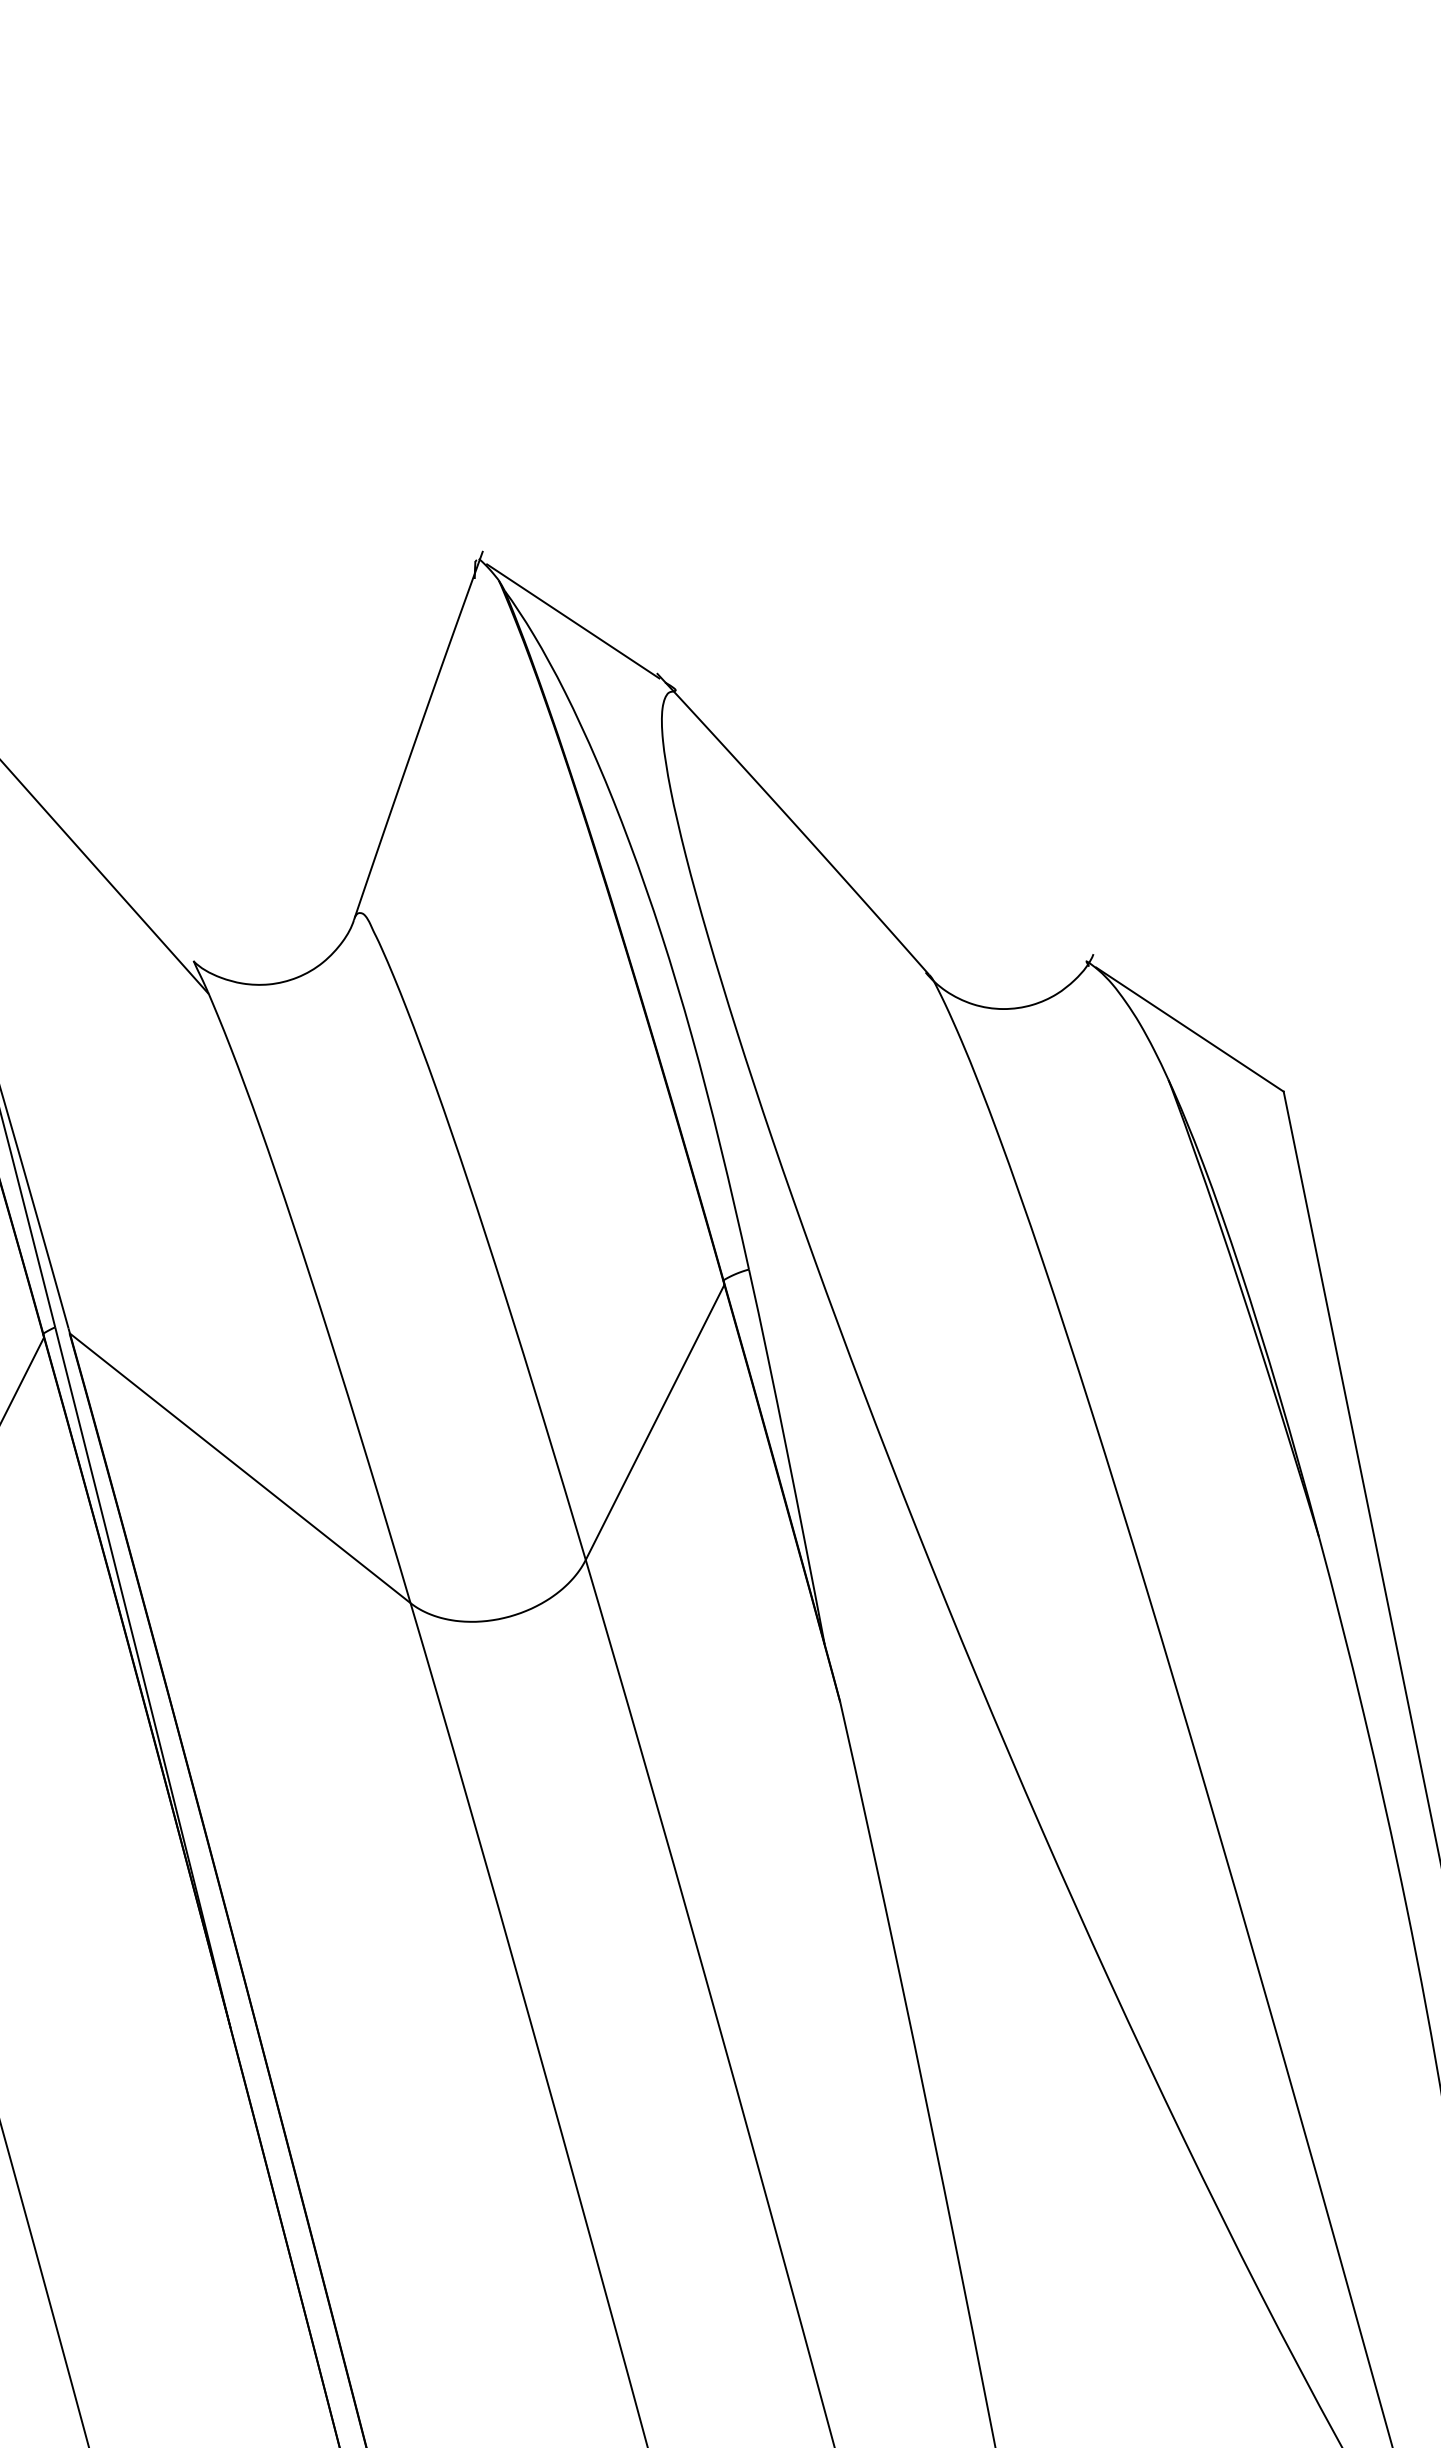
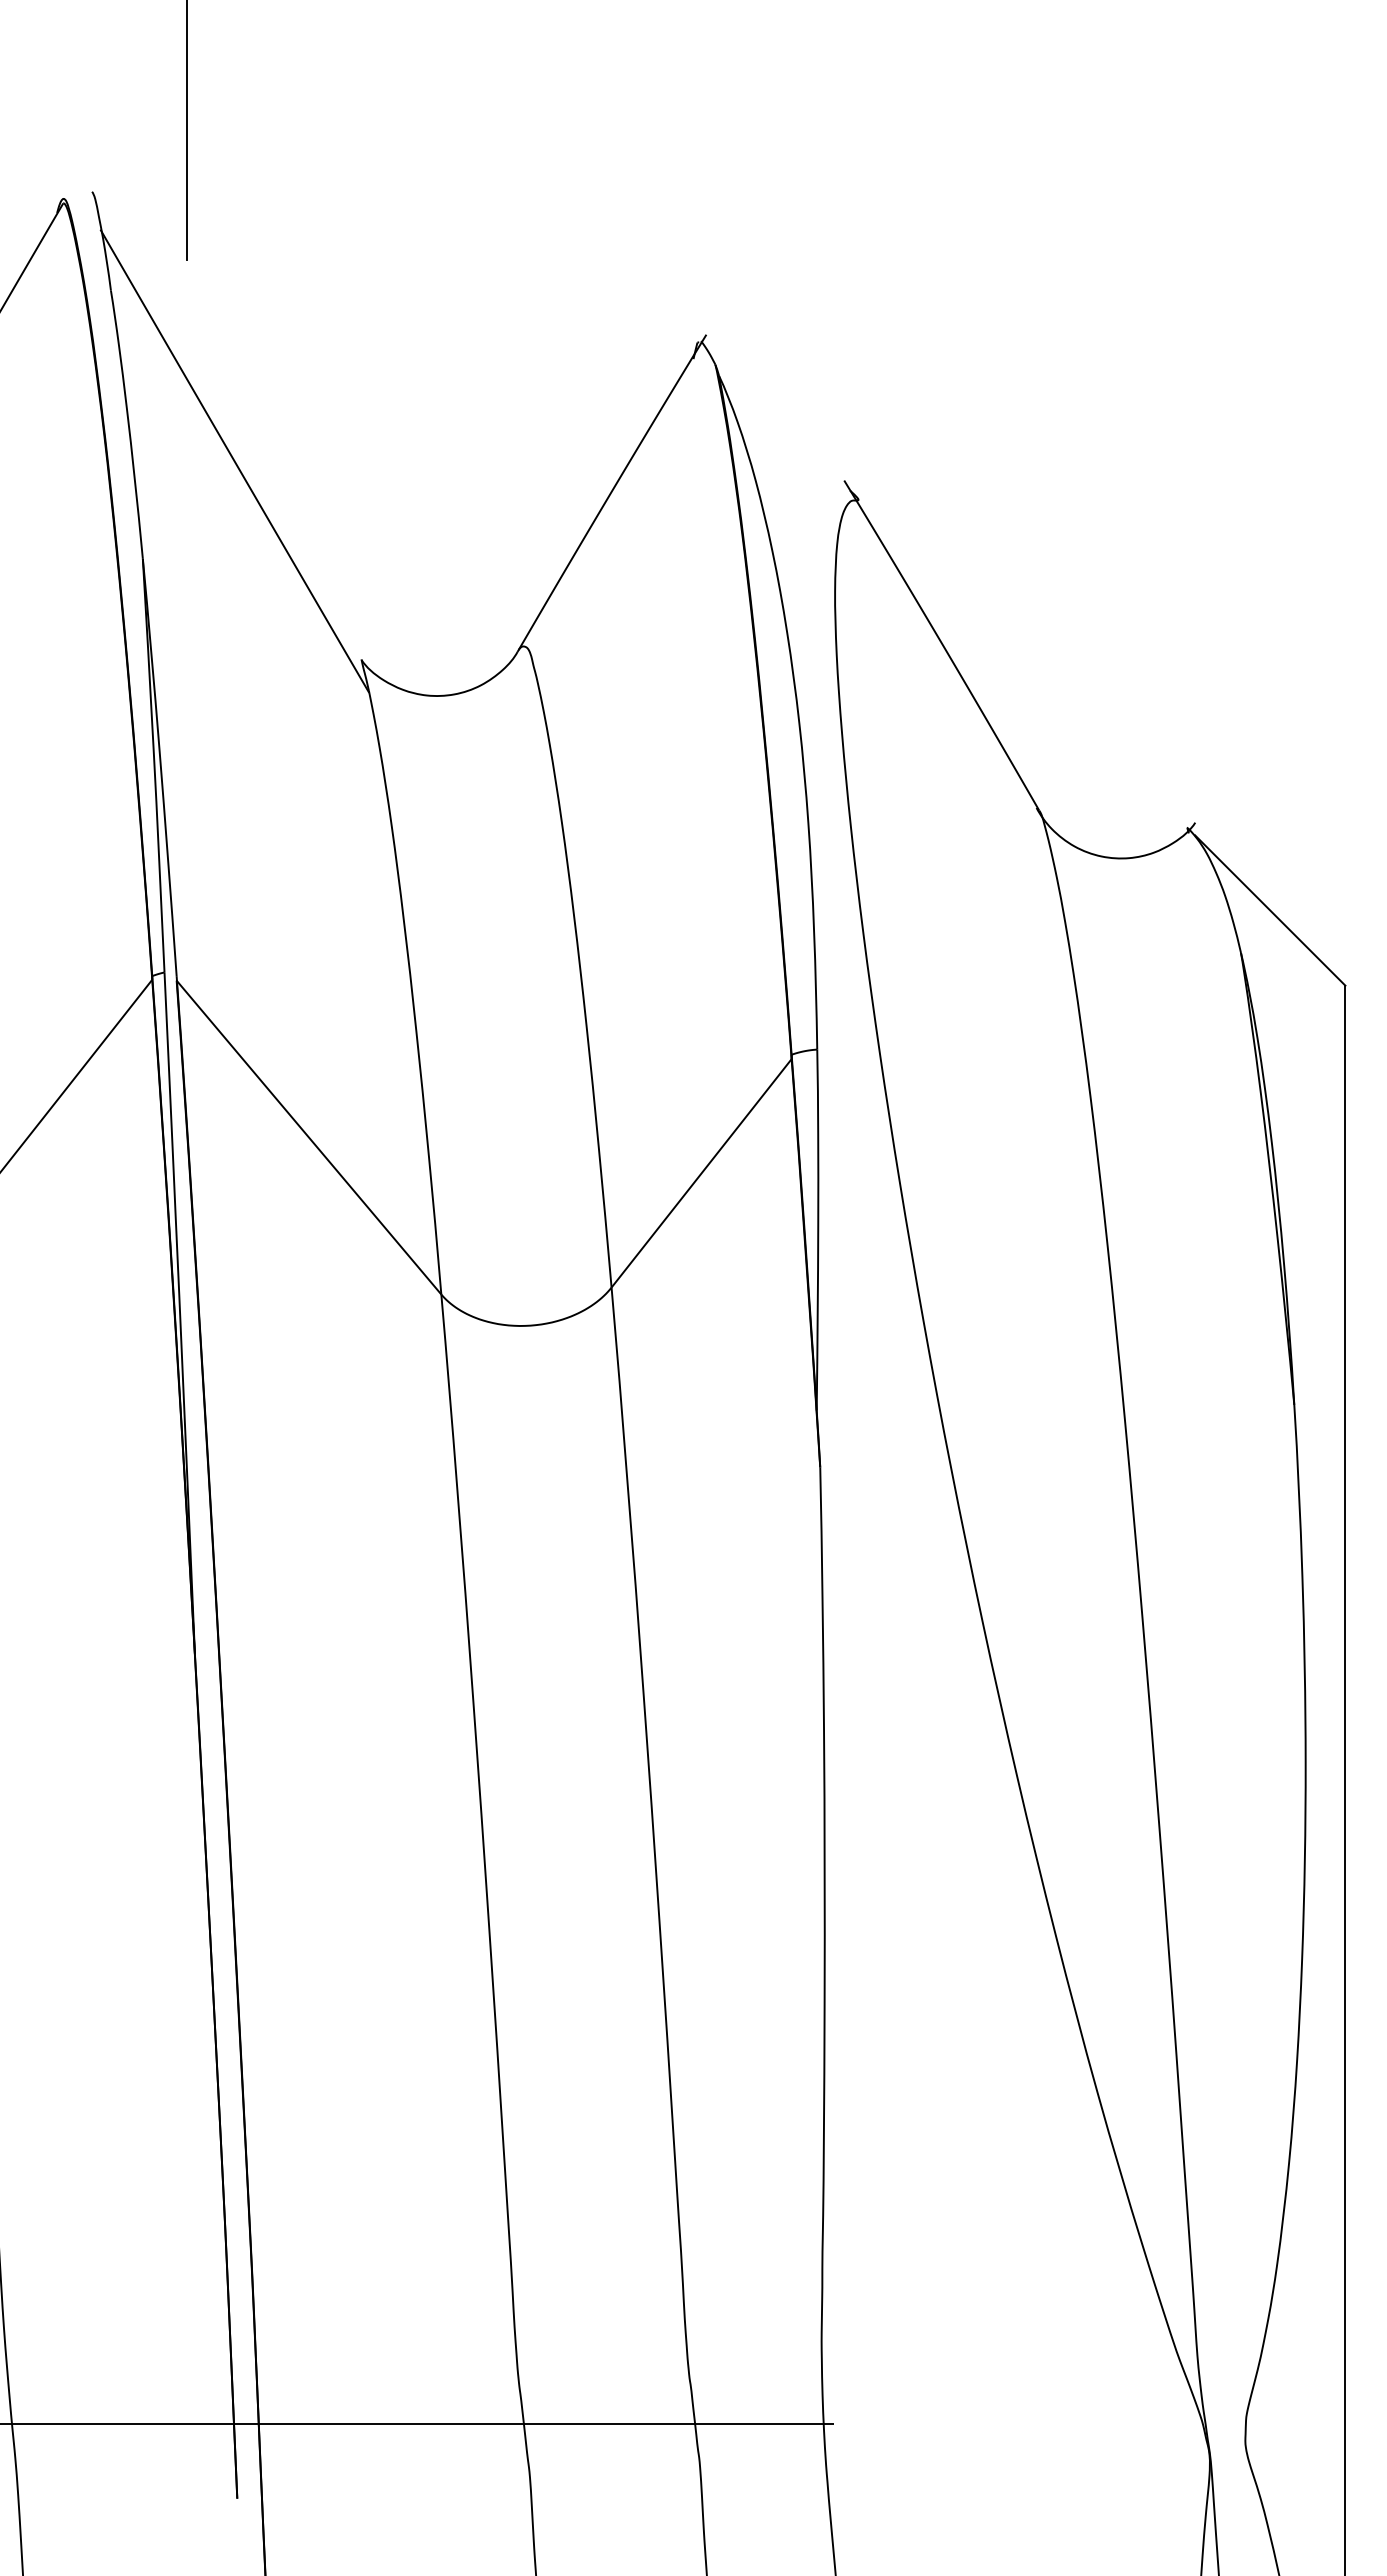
line: (573, 621) -> (776, 416), removed

